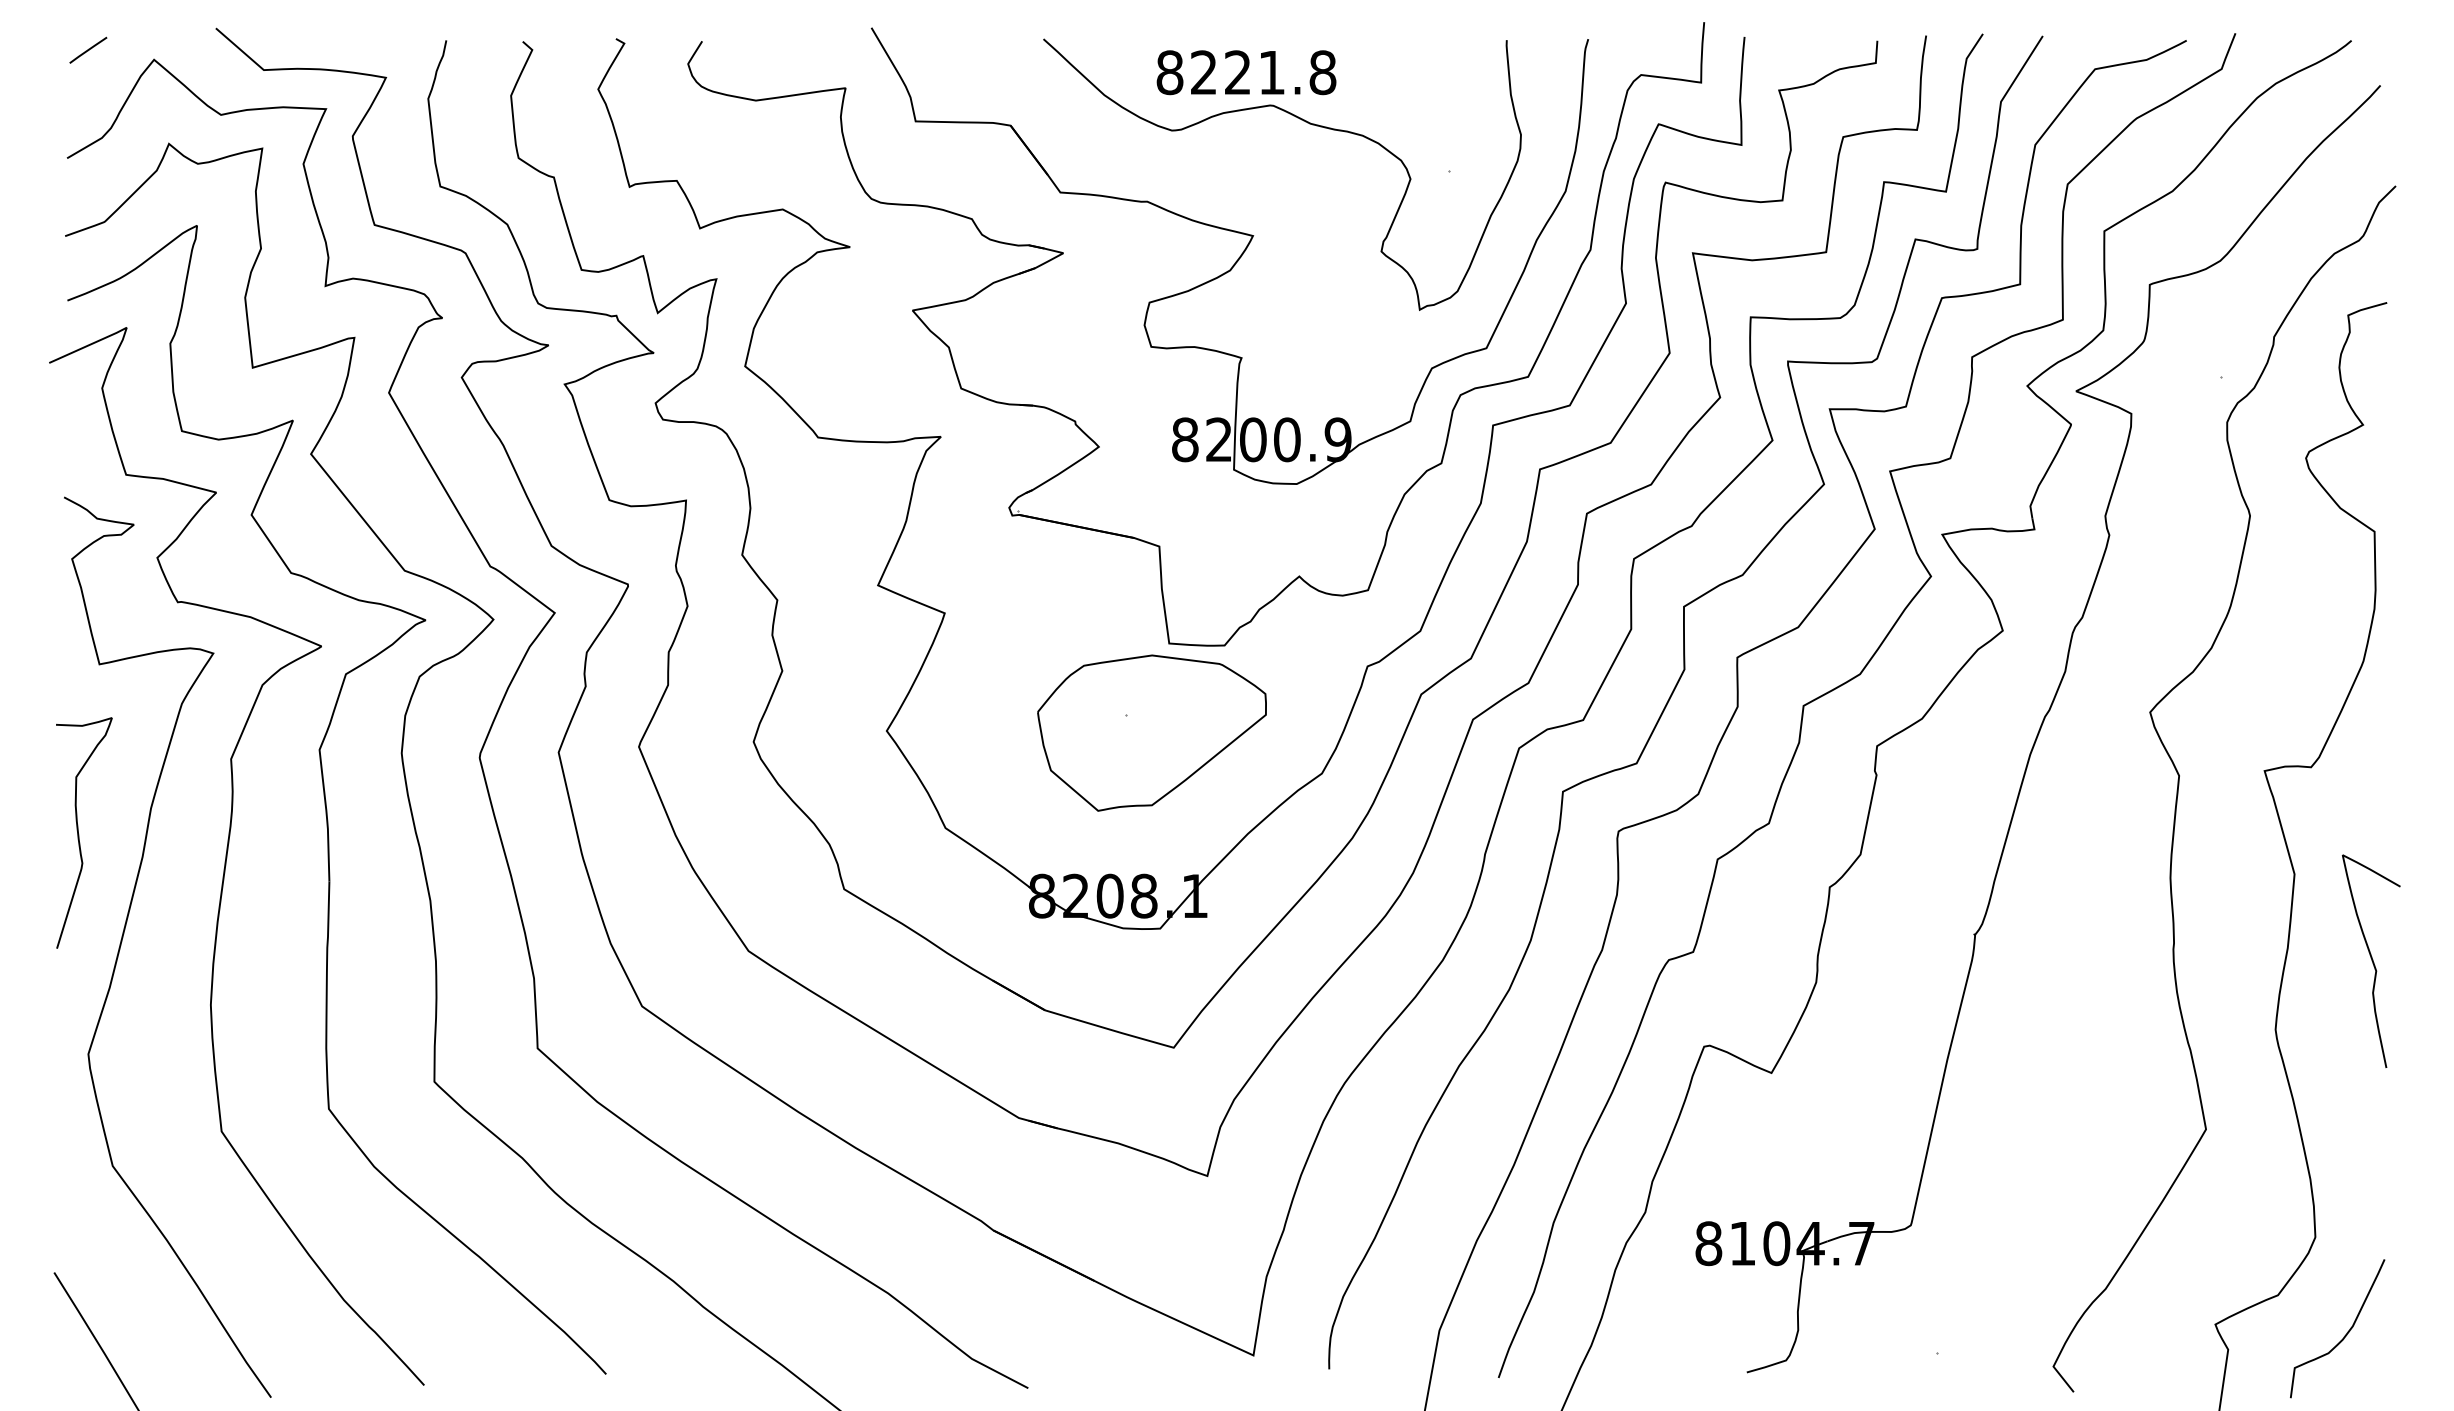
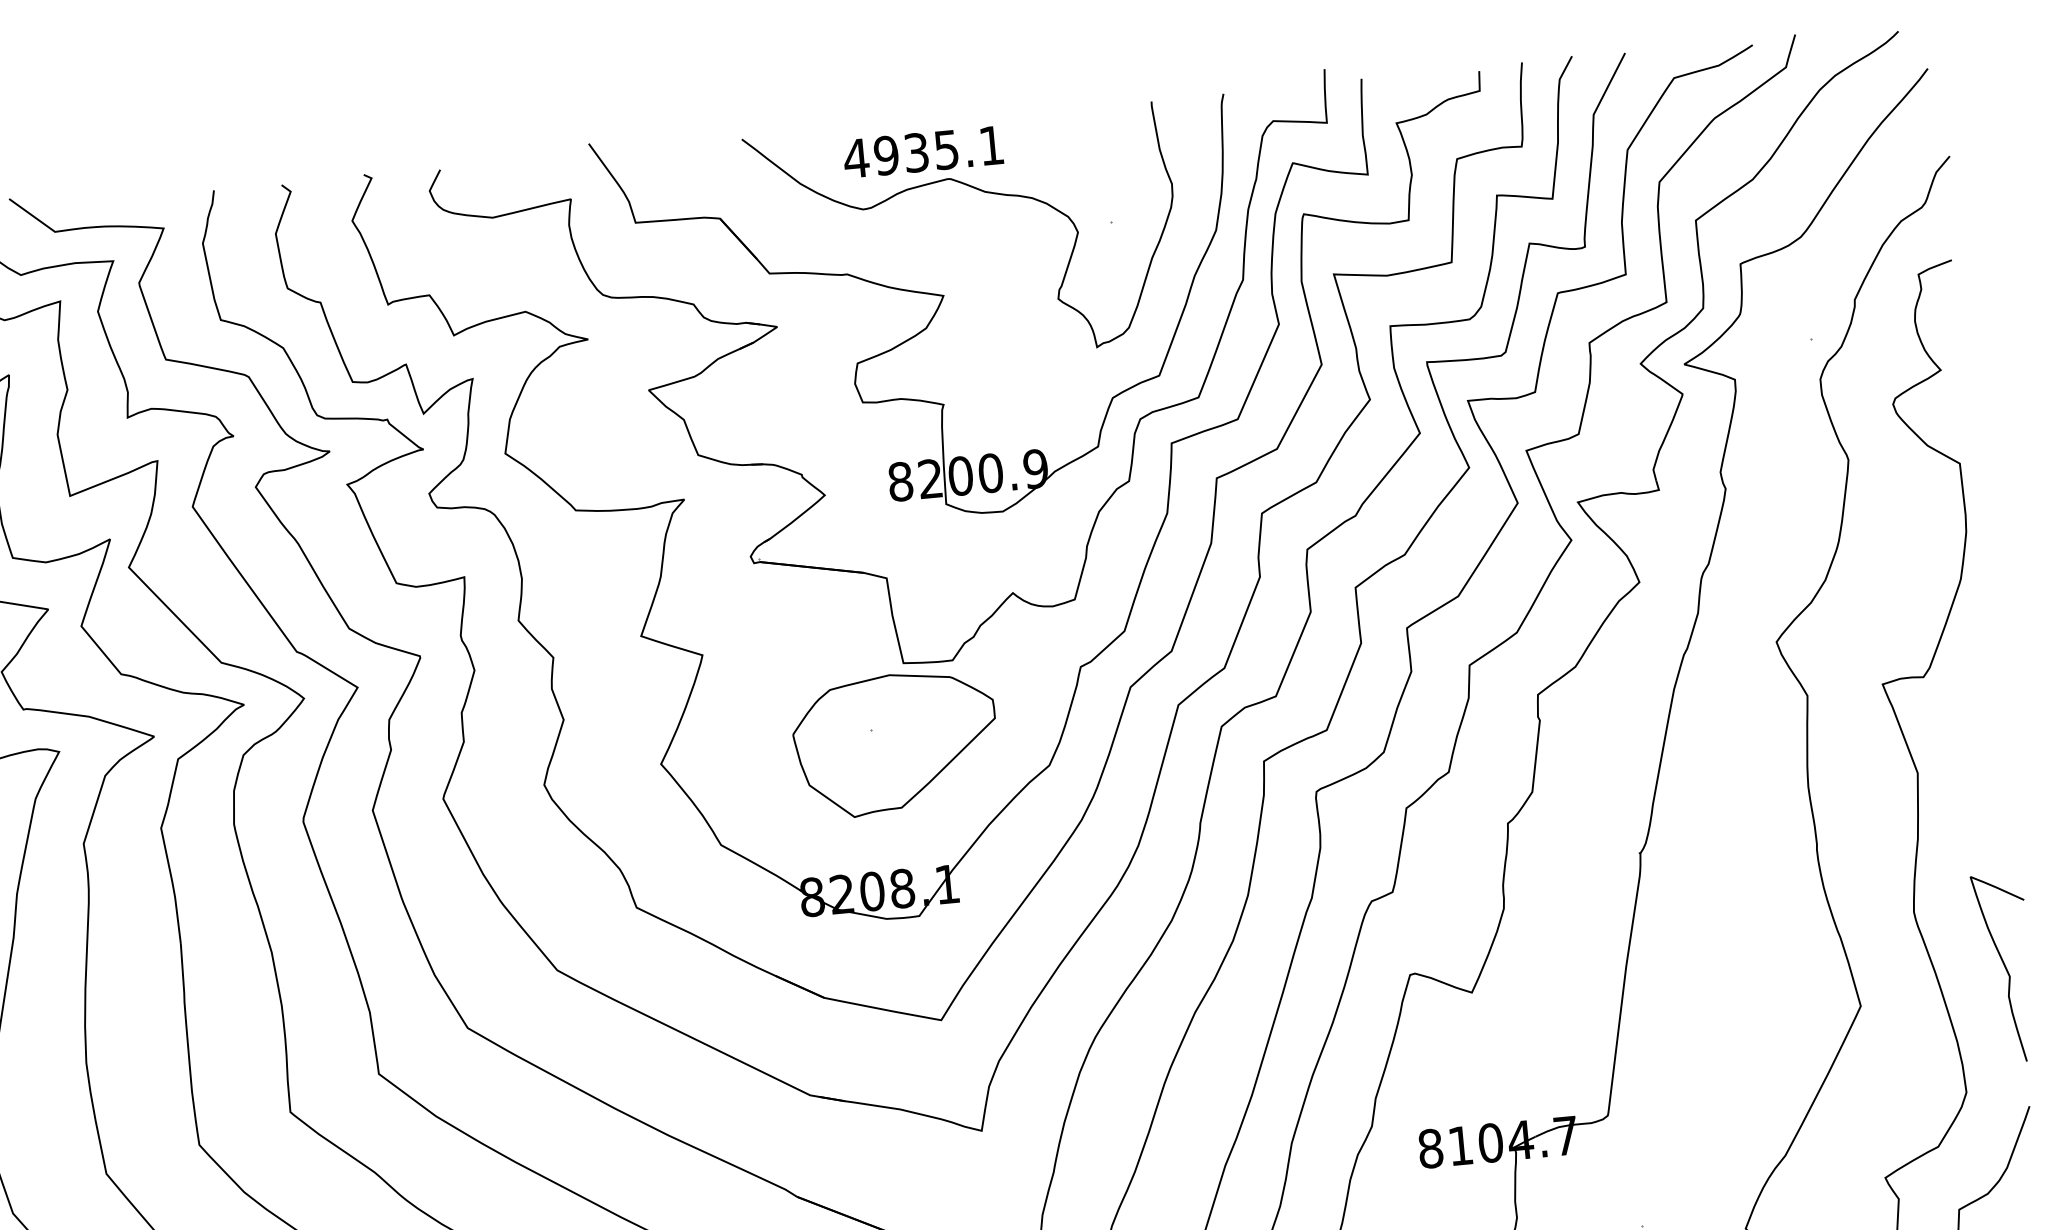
text: (1245, 72) -> (923, 151), 8221.8 -> 4935.1
curve: (2371, 960) -> (2004, 967), moved

